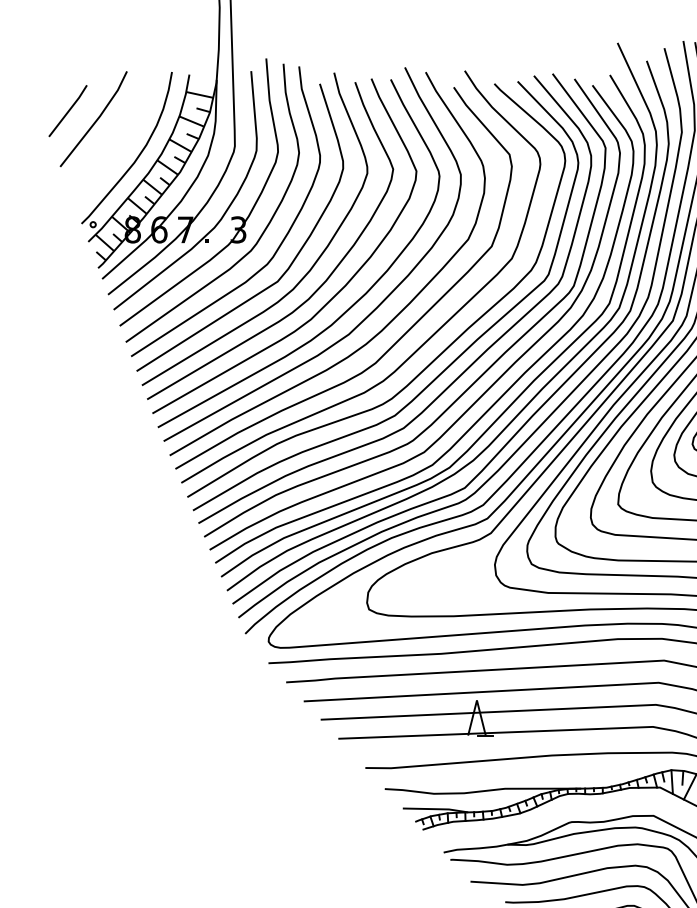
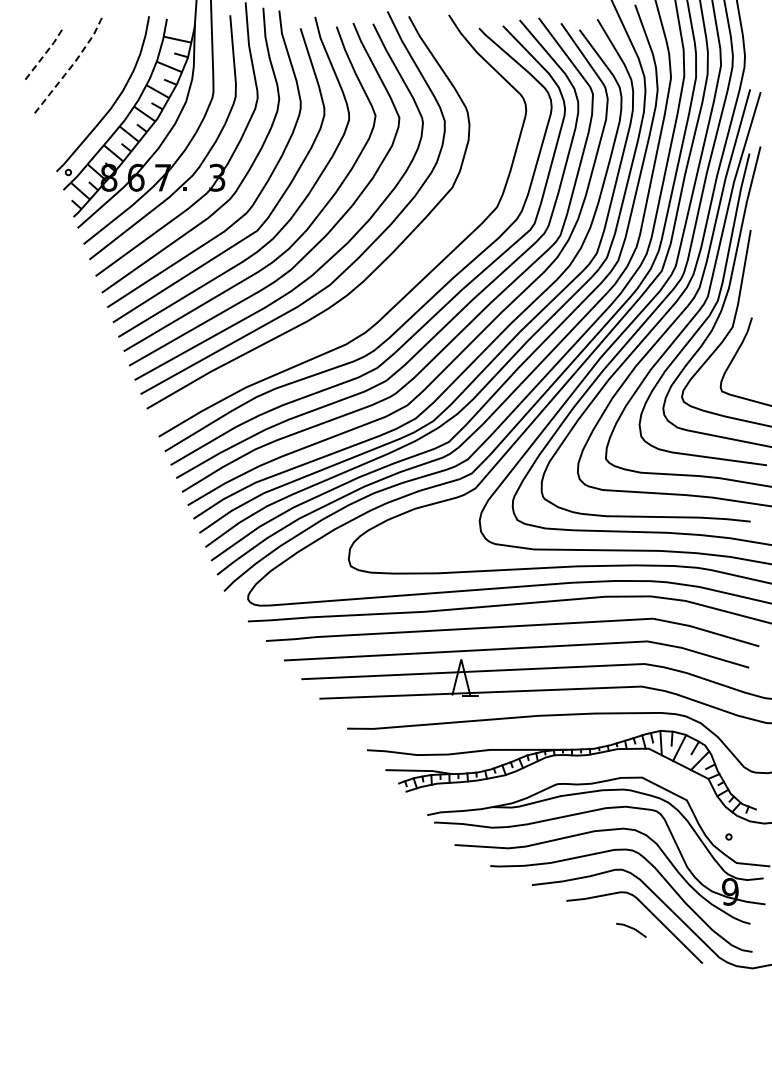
line: (68, 111) -> (43, 56), solid -> dashed
line: (98, 119) -> (73, 64), solid -> dashed
curve: (401, 336) -> (384, 286), removed

